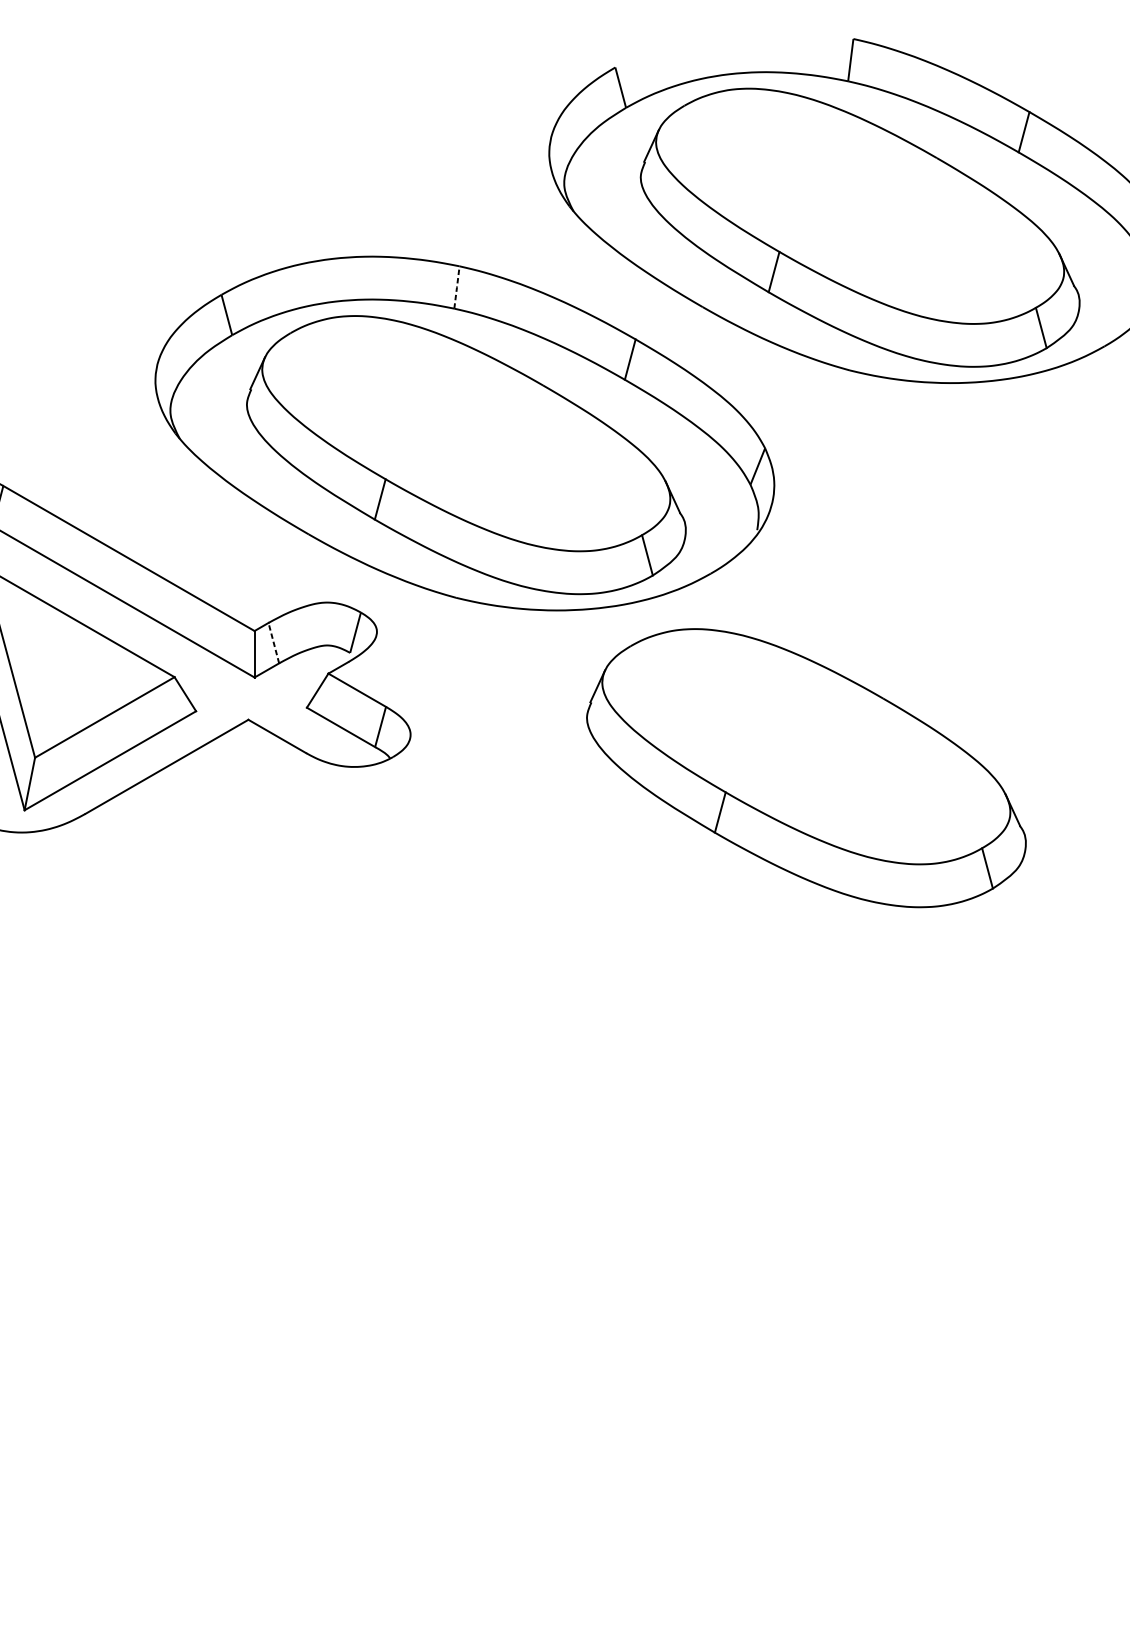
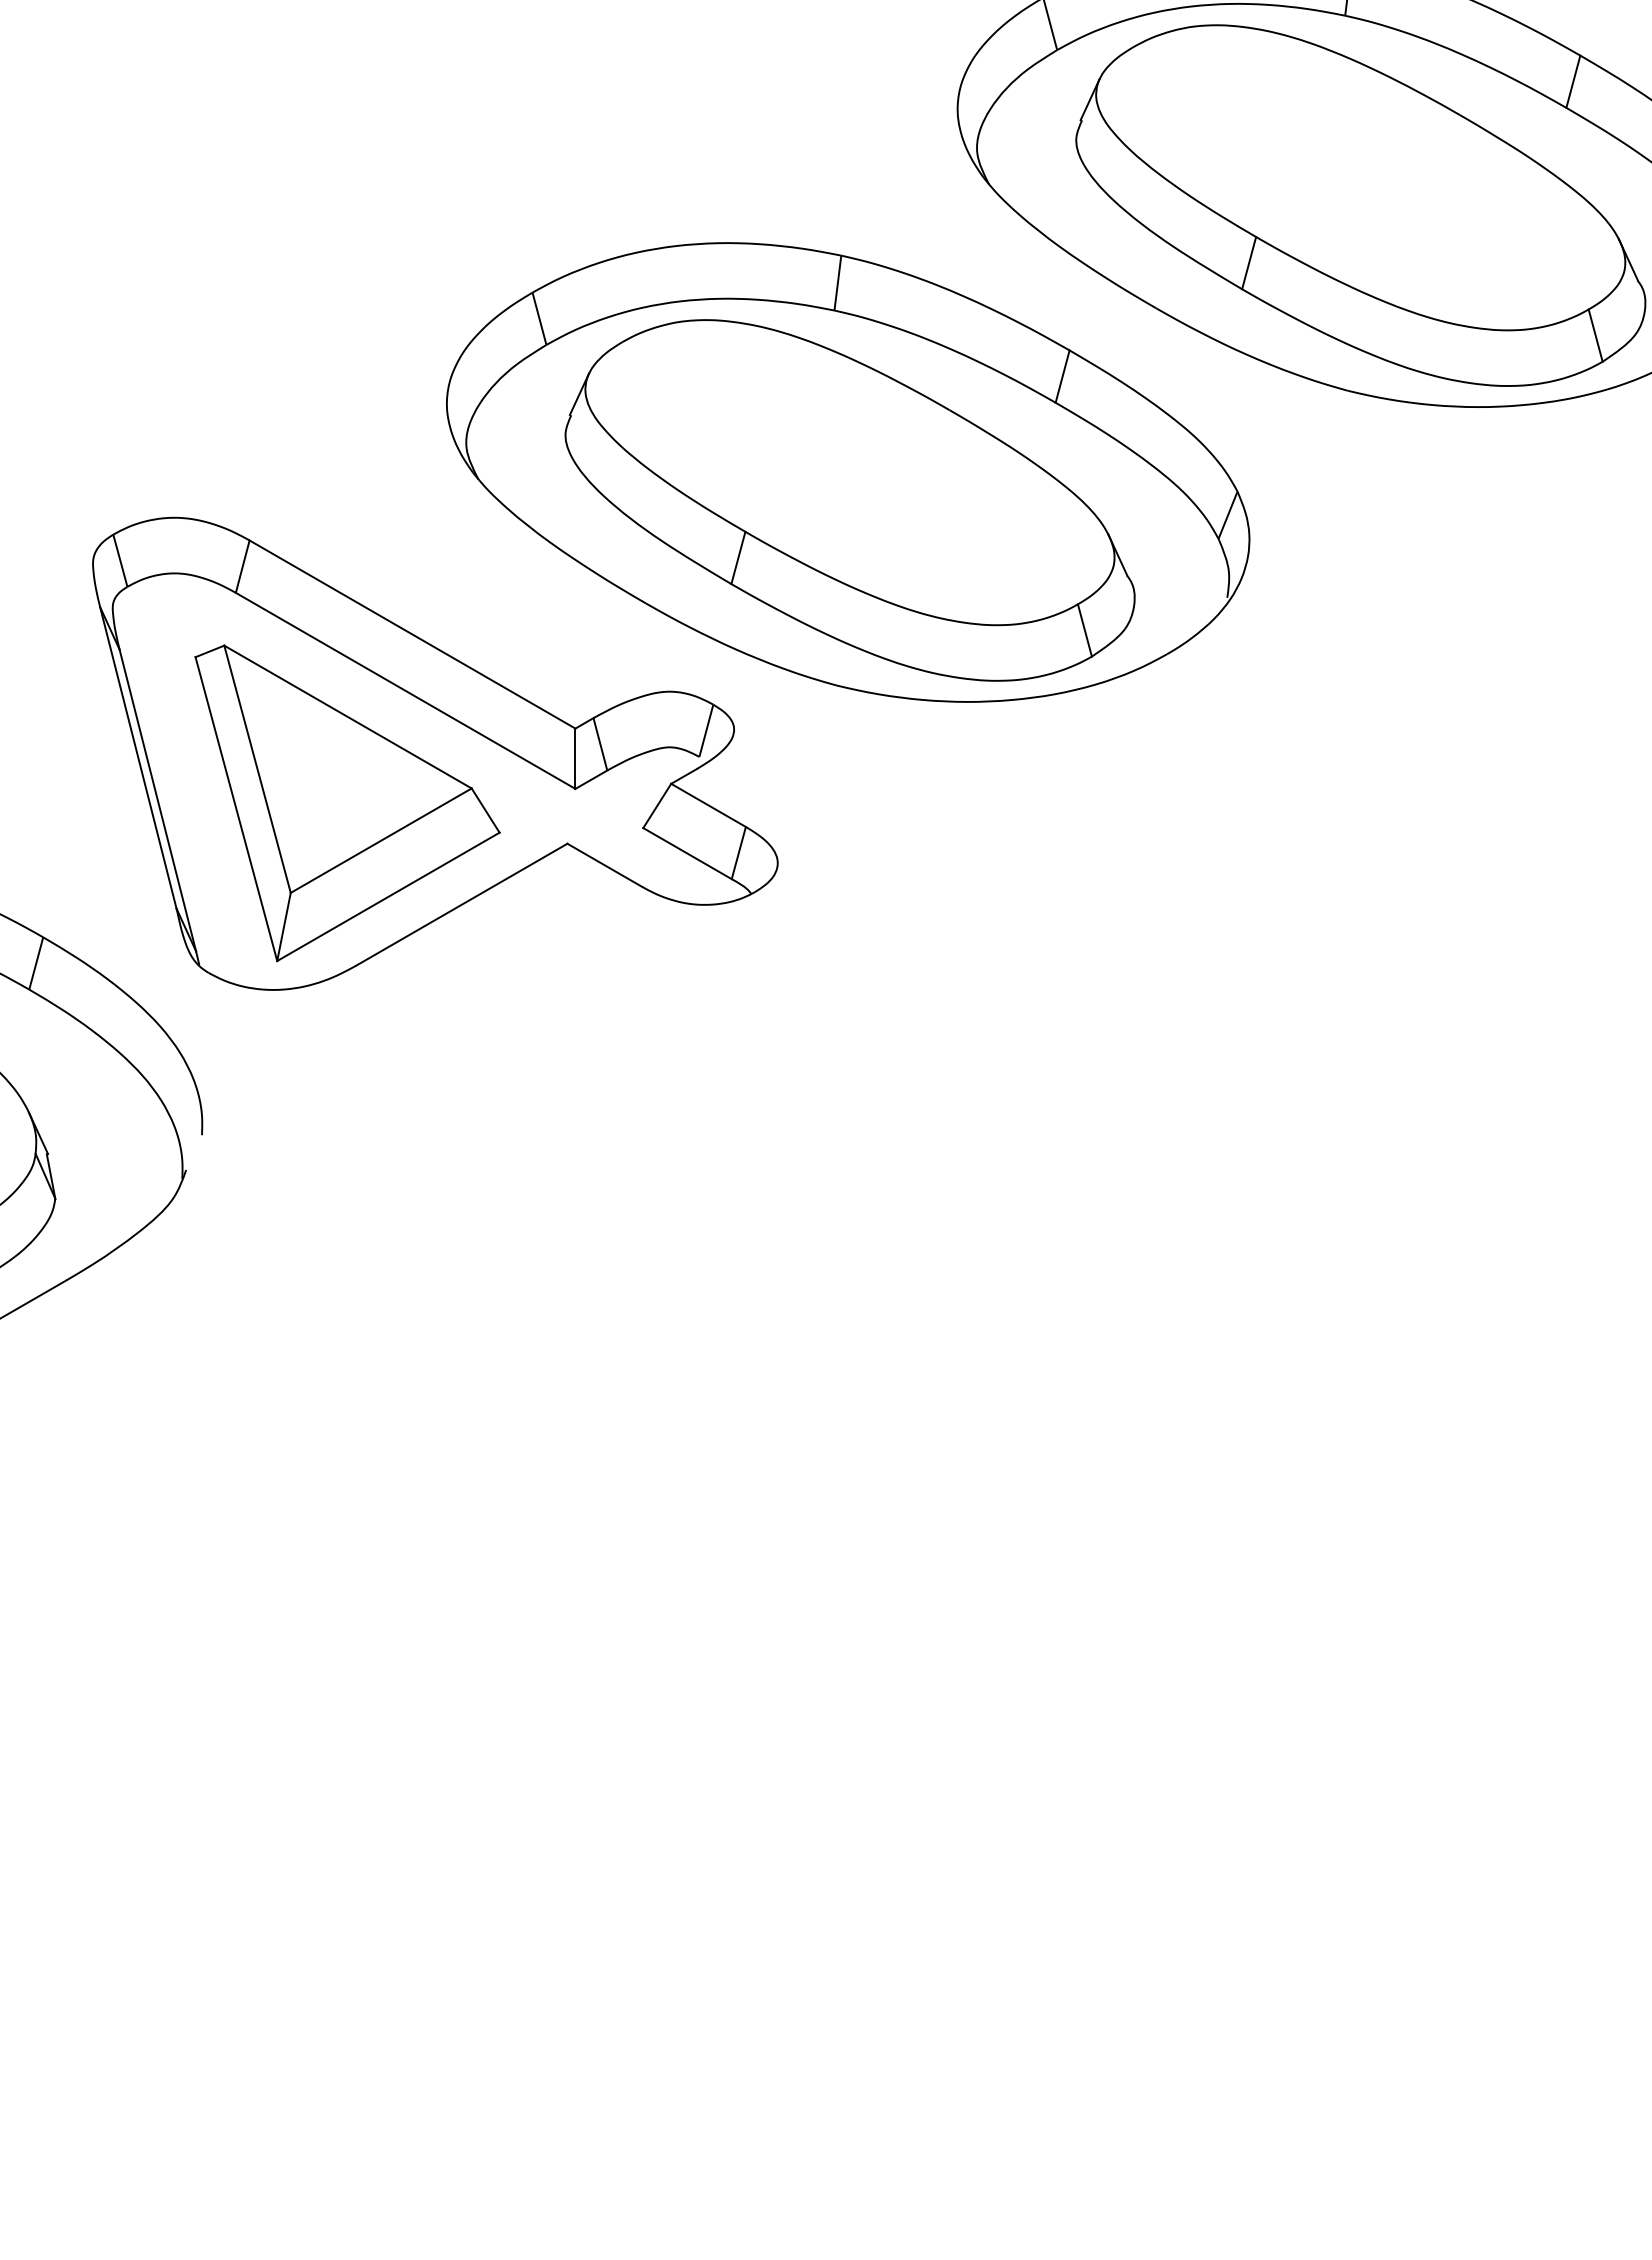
line: (456, 287) -> (837, 283), dashed -> solid
line: (273, 643) -> (600, 744), dashed -> solid
part: (805, 768) -> (1290, 906), removed

